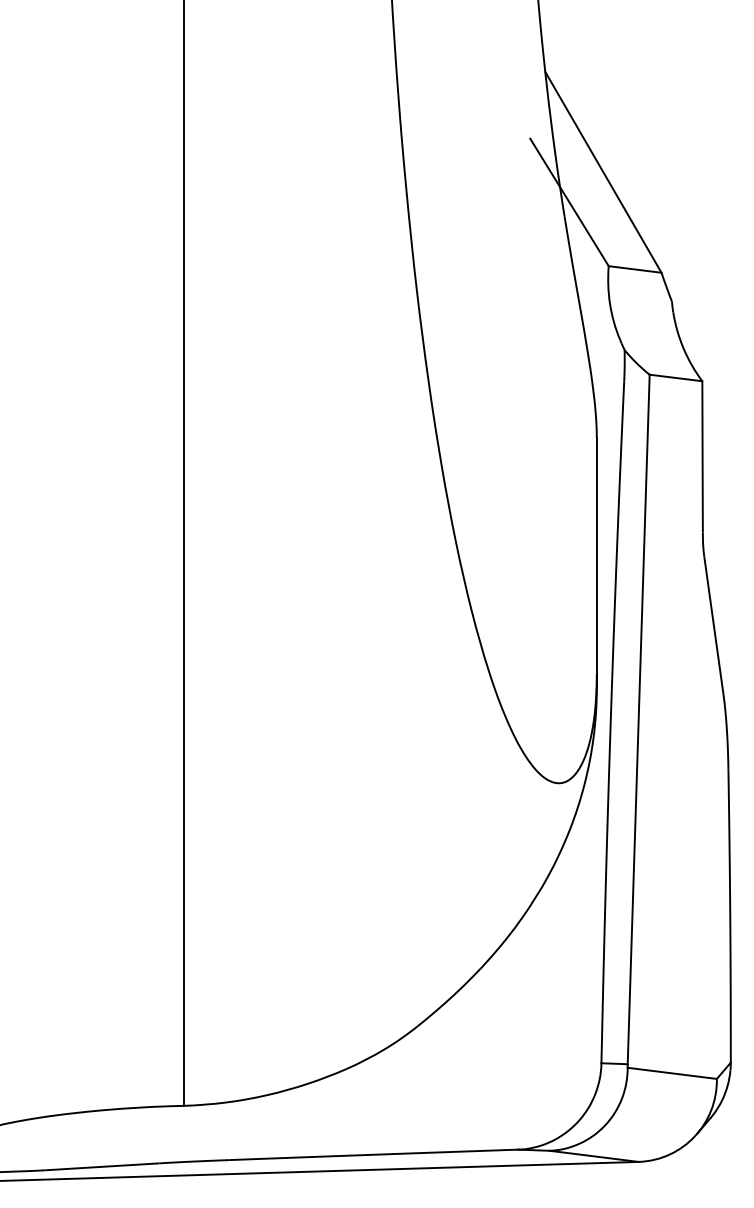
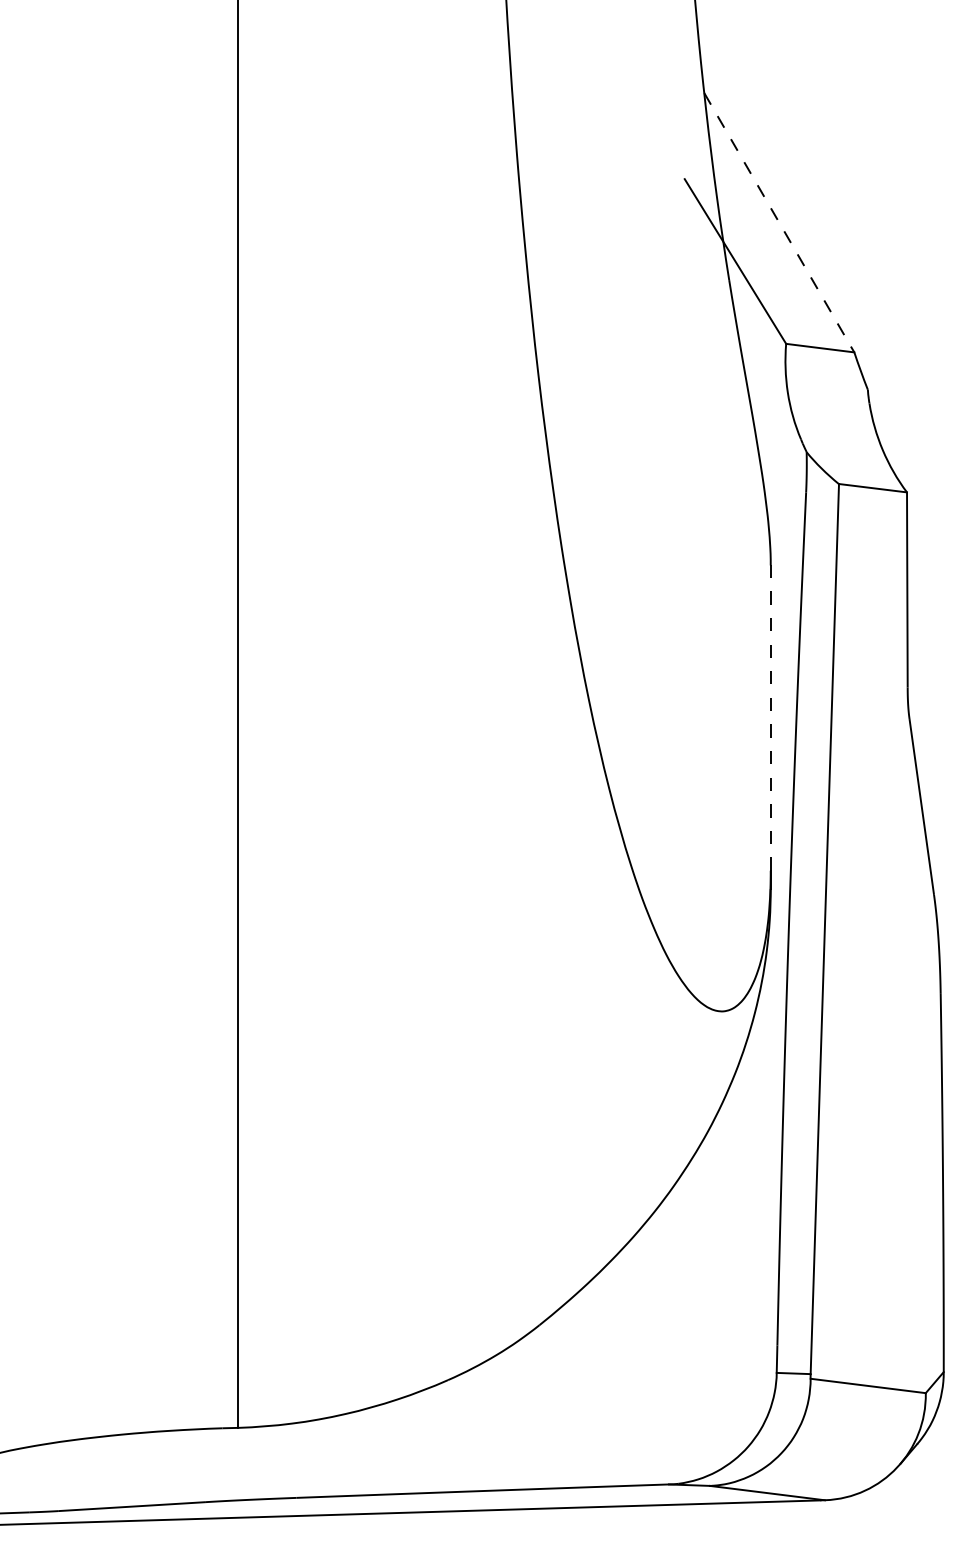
line: (603, 172) -> (779, 222), solid -> dashed
line: (596, 556) -> (770, 718), solid -> dashed

